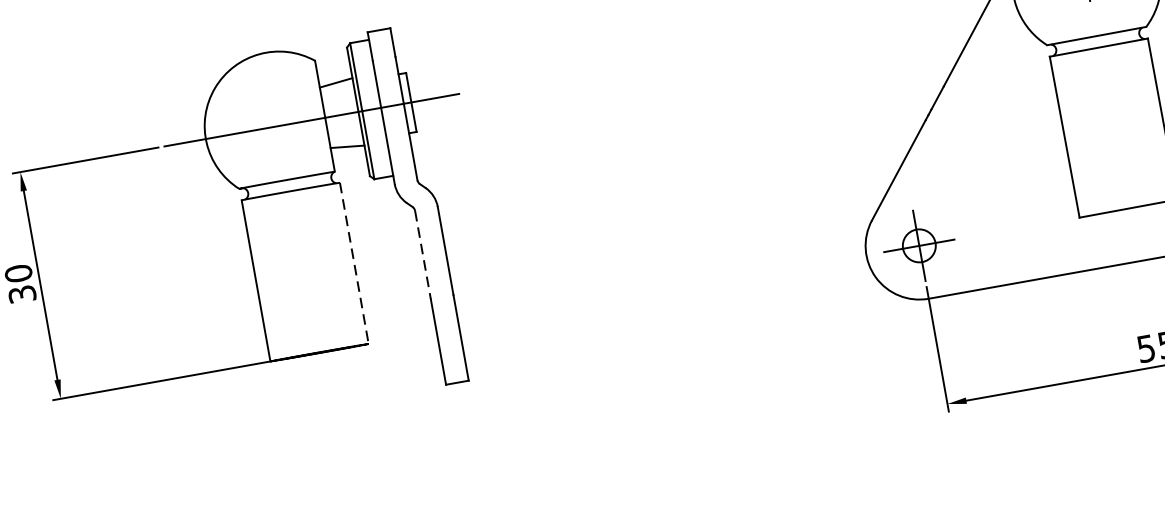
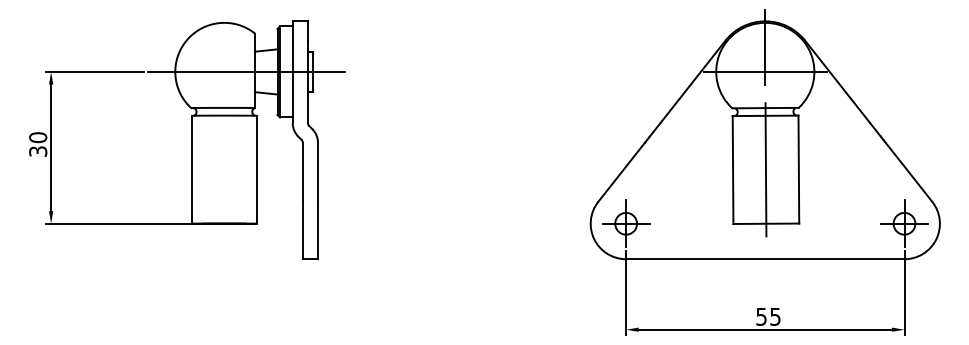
line: (1112, 127) -> (765, 169), added
line: (422, 255) -> (302, 172), dashed -> solid
line: (354, 262) -> (257, 169), dashed -> solid

